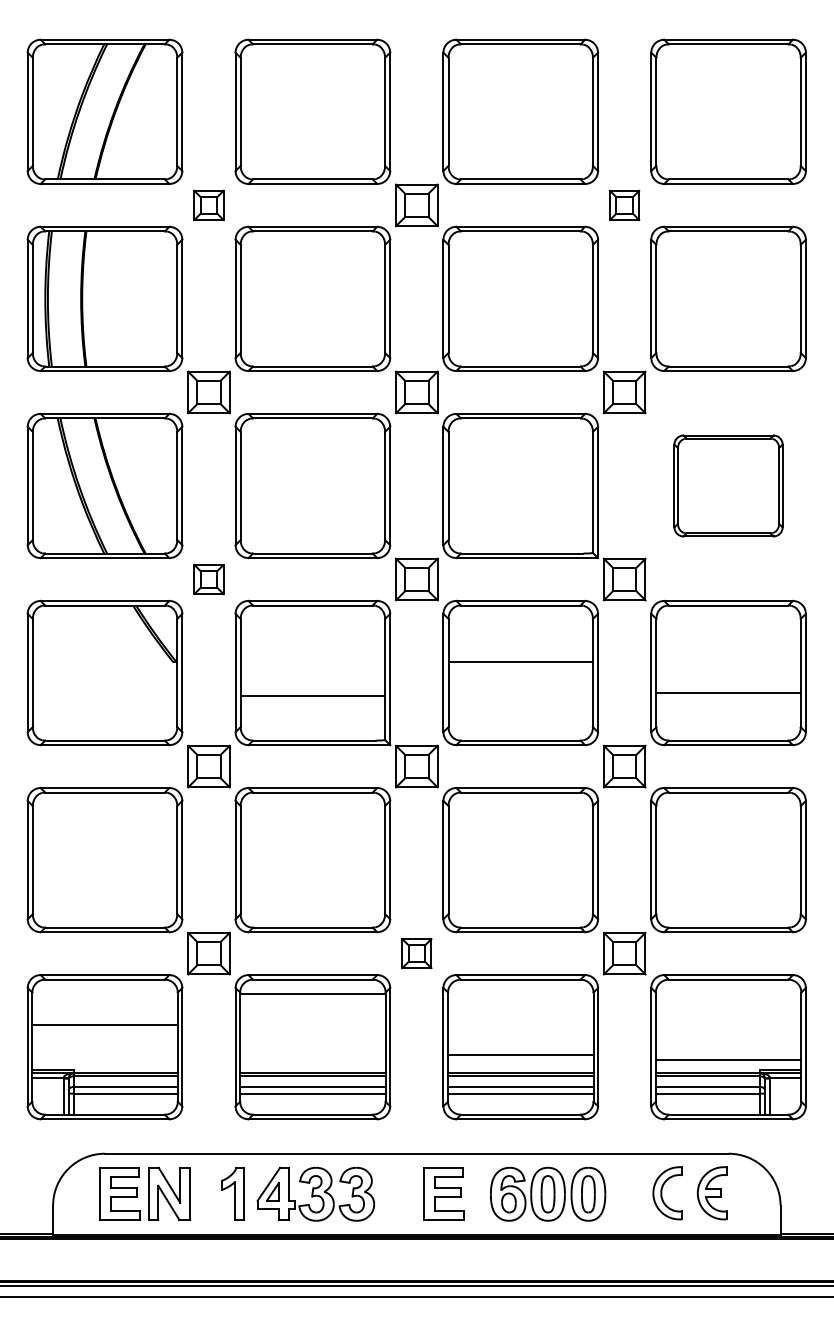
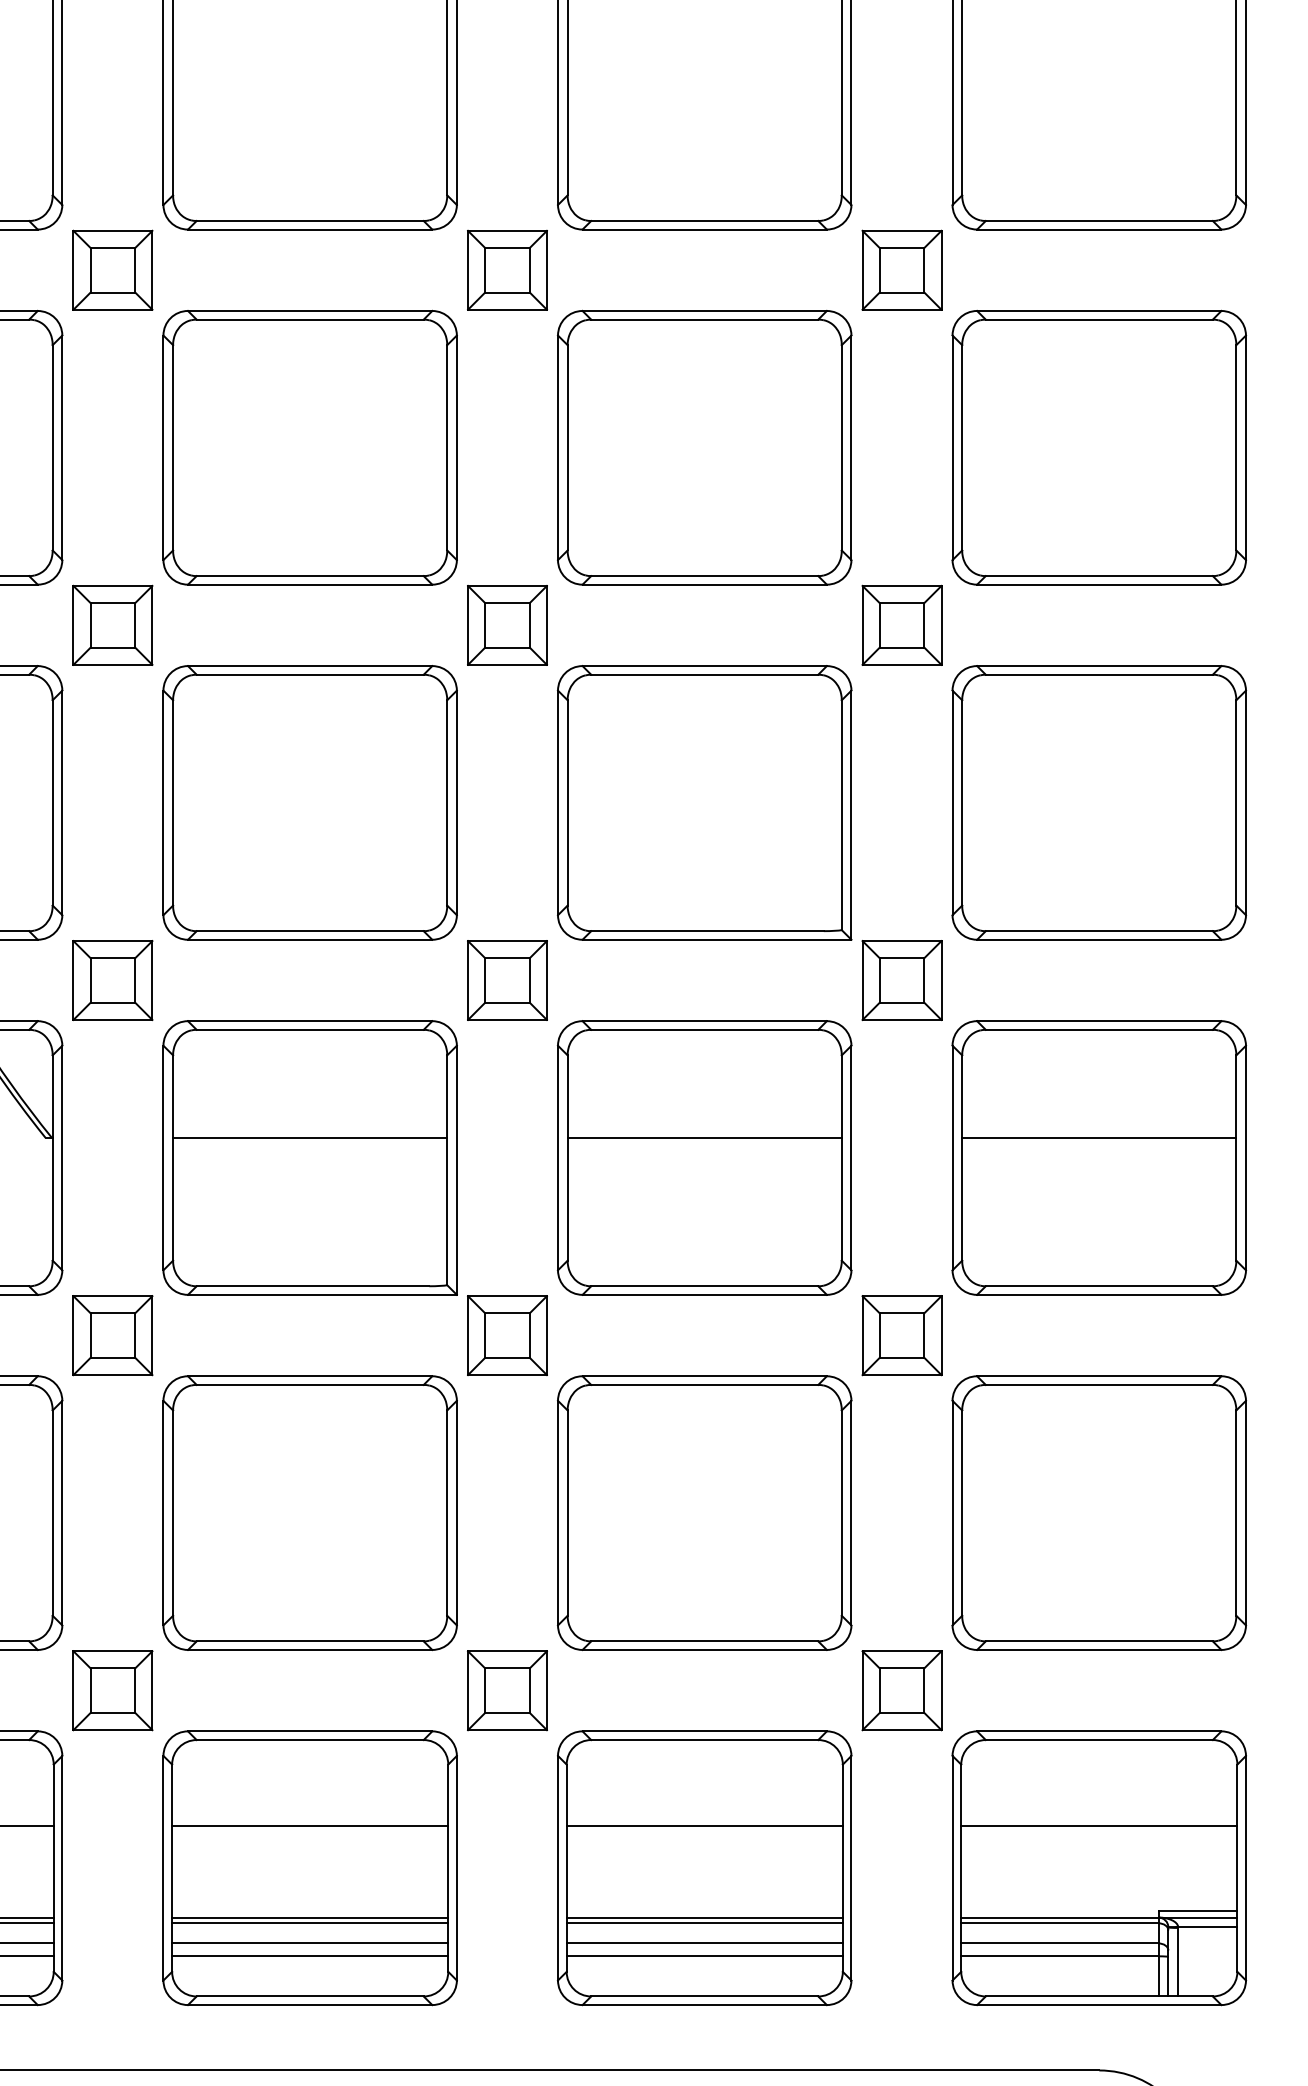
part: (208, 205) -> (111, 270), size x1.43
part: (624, 205) -> (901, 270), size x1.43
part: (728, 485) -> (1099, 801), size x1.43
part: (208, 579) -> (111, 980), size x1.43
line: (728, 693) -> (1099, 1137), moved
line: (312, 696) -> (309, 1137), moved
part: (416, 953) -> (506, 1690), size x1.43
line: (312, 994) -> (309, 1827), moved
line: (520, 1055) -> (704, 1827), moved
line: (728, 1060) -> (1099, 1827), moved

